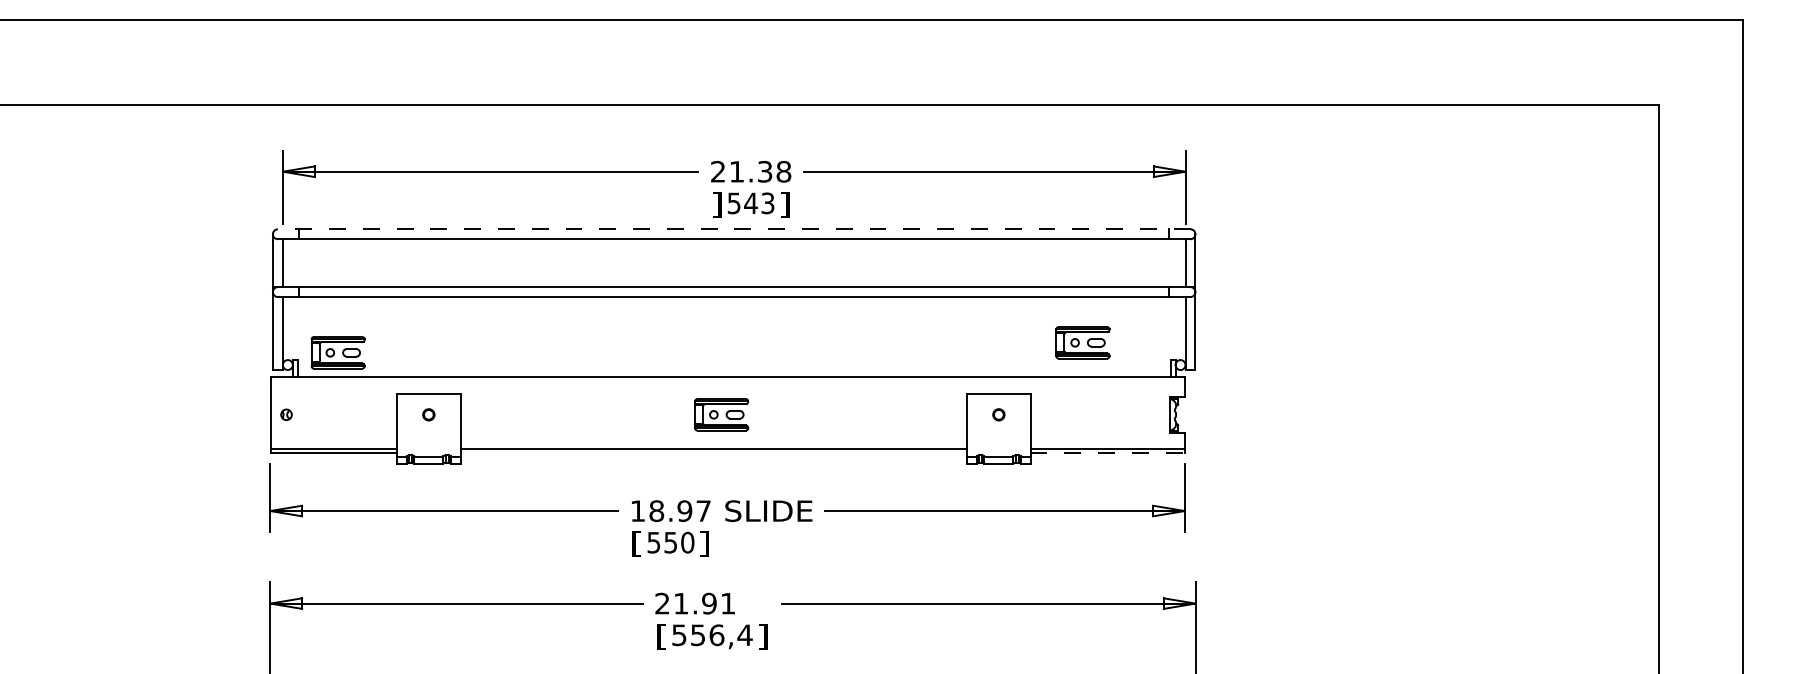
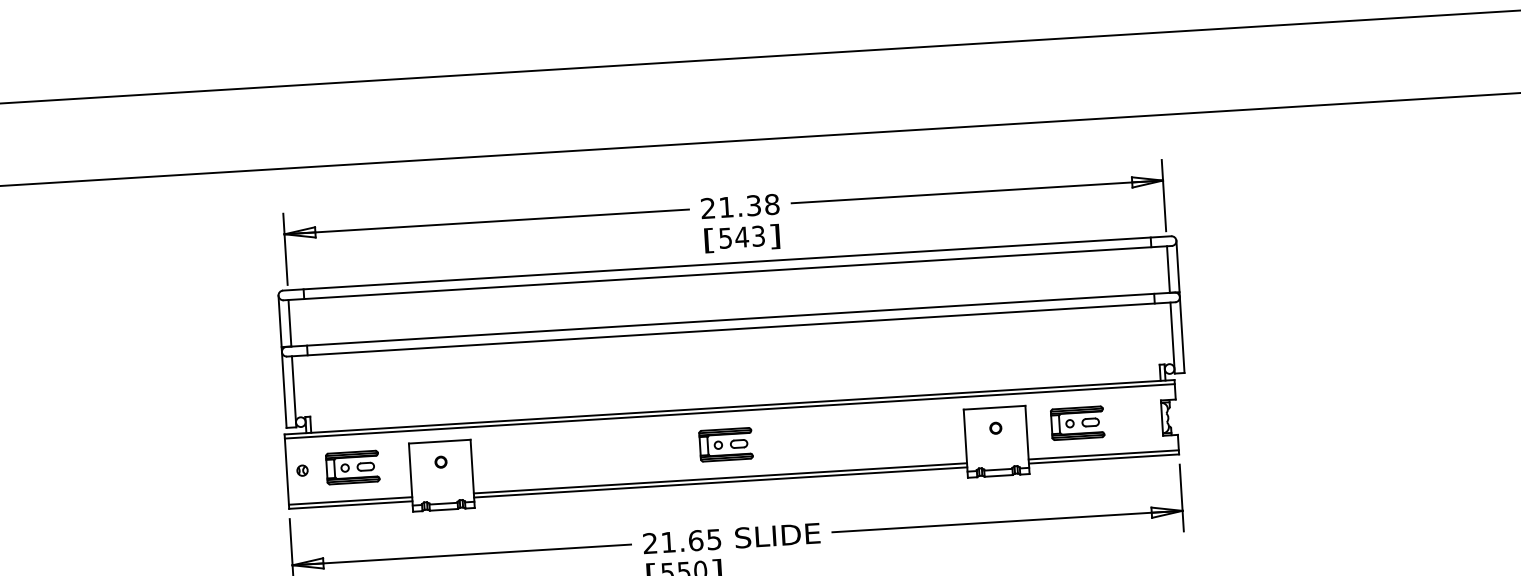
text: (717, 204) -> (709, 240), ] -> [
line: (733, 229) -> (726, 263), dashed -> solid
part: (1082, 342) -> (1077, 422), moved
part: (337, 352) -> (352, 467), moved
line: (727, 380) -> (729, 411), added
line: (713, 453) -> (720, 482), added
line: (1108, 453) -> (1104, 459), dashed -> solid
text: (670, 510) -> (681, 540), 18.97 -> 21.65

